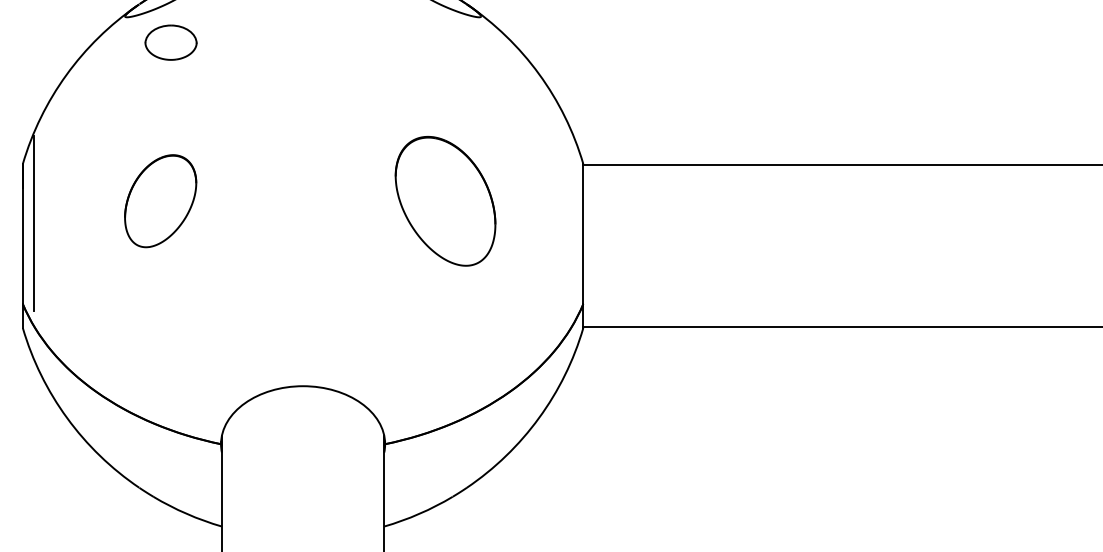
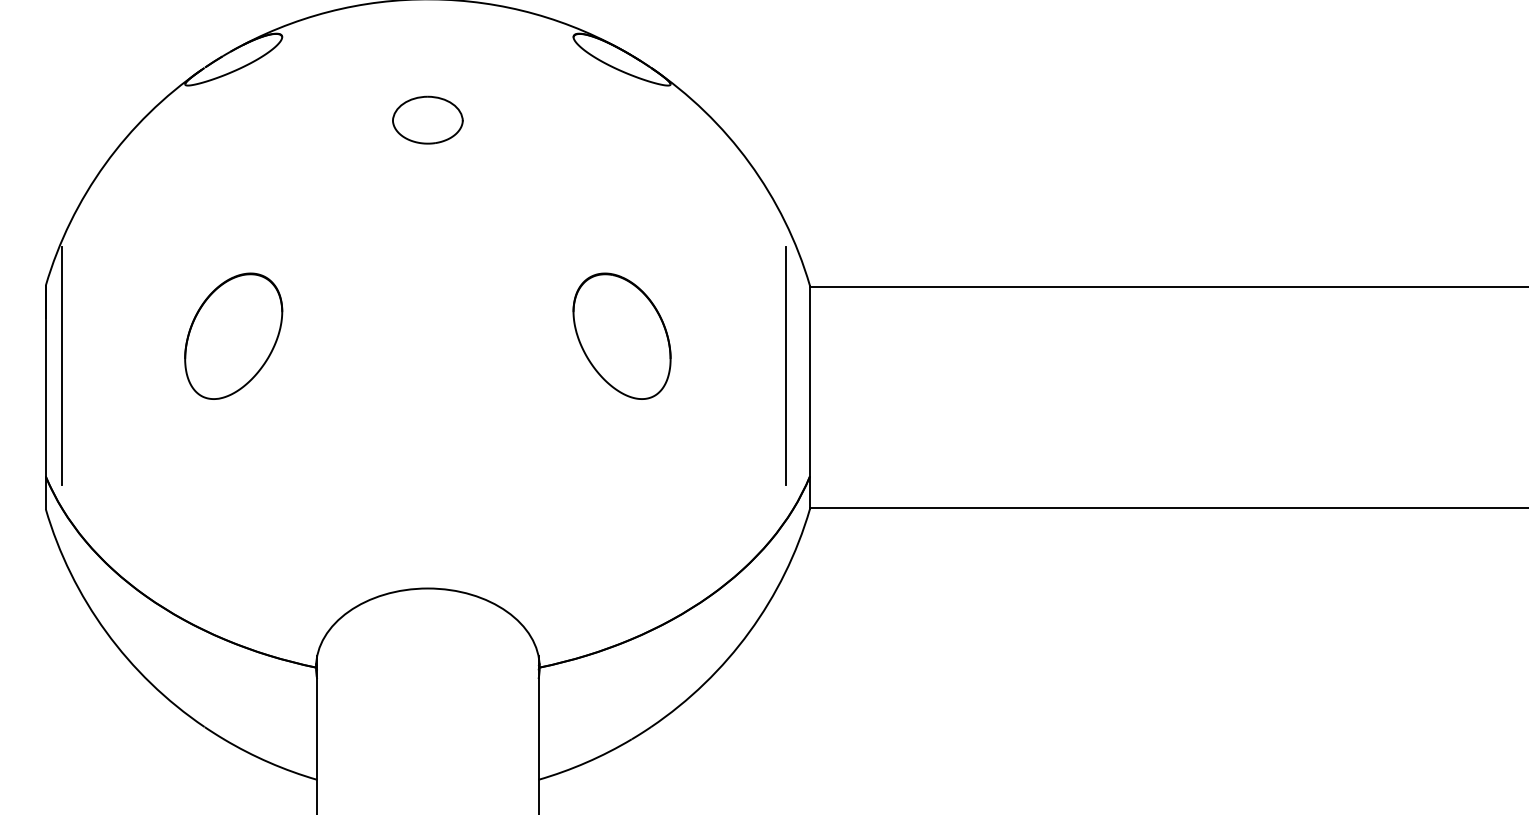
part: (170, 42) -> (427, 119), moved
part: (445, 200) -> (621, 335), size x0.71
line: (566, 222) -> (786, 365), added

